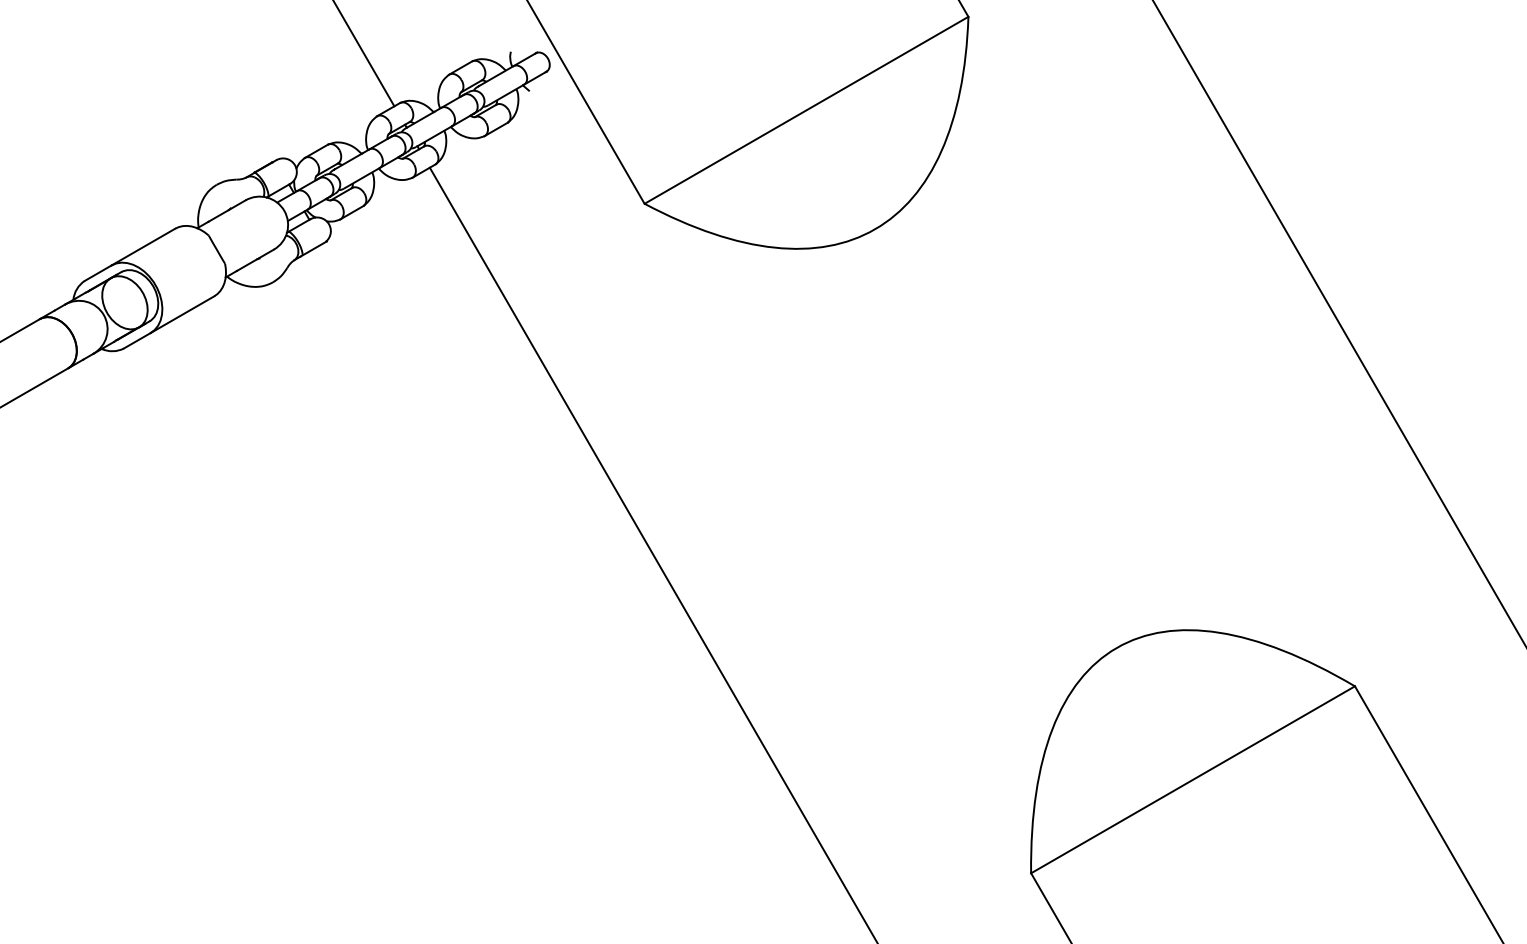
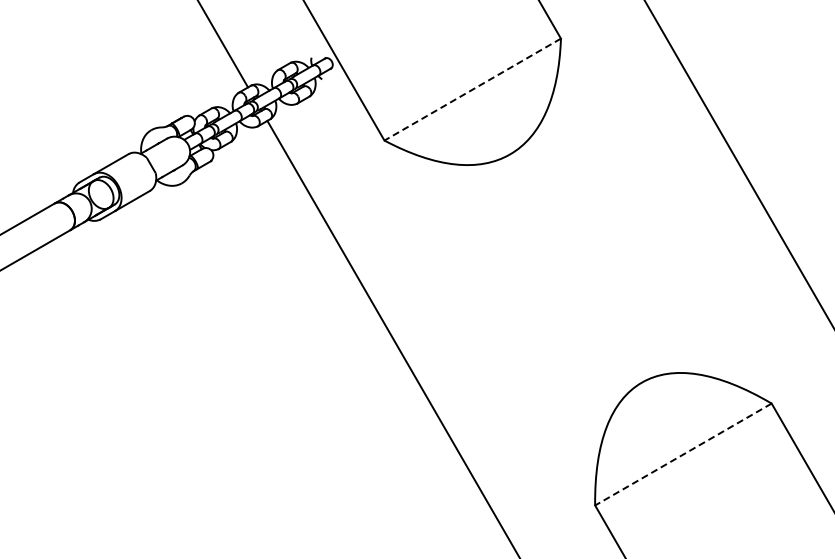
line: (806, 110) -> (472, 89), solid -> dashed
line: (1193, 779) -> (683, 454), solid -> dashed

